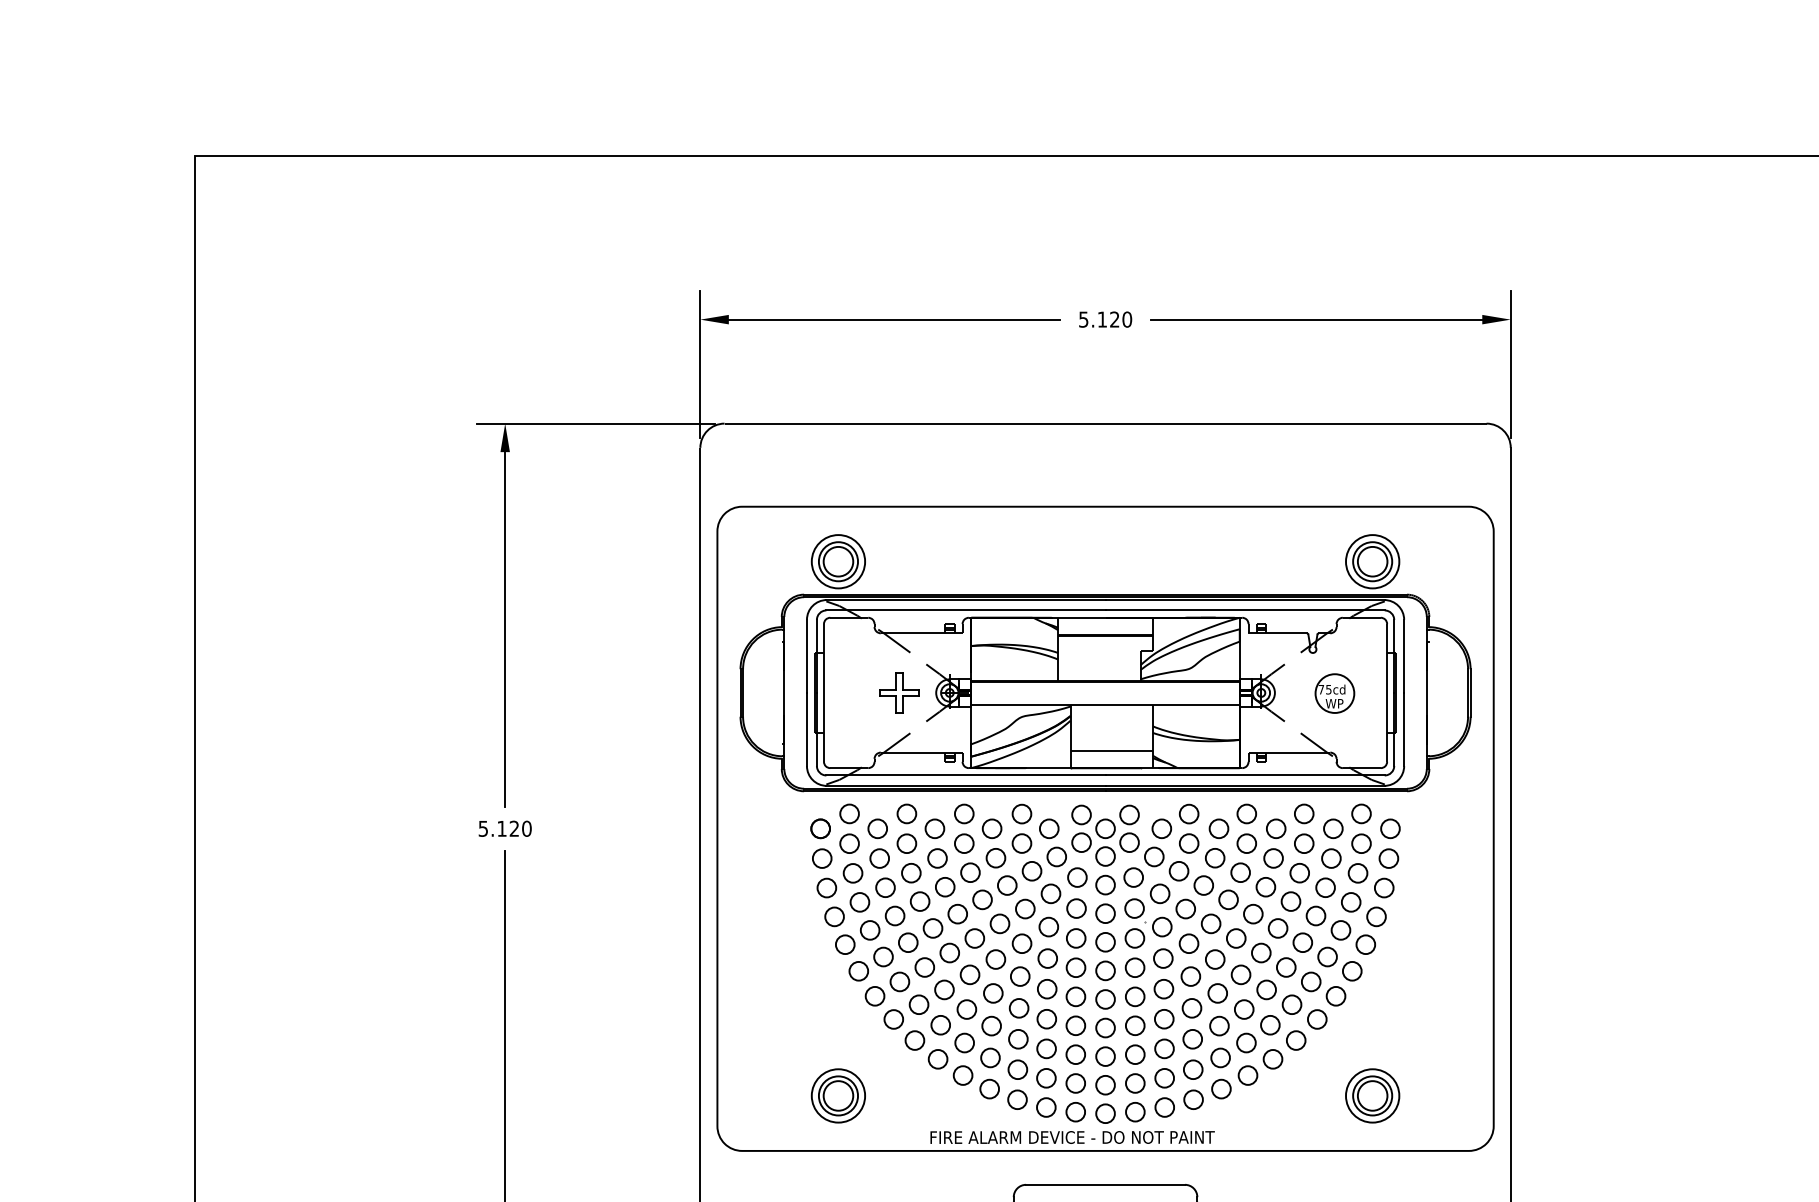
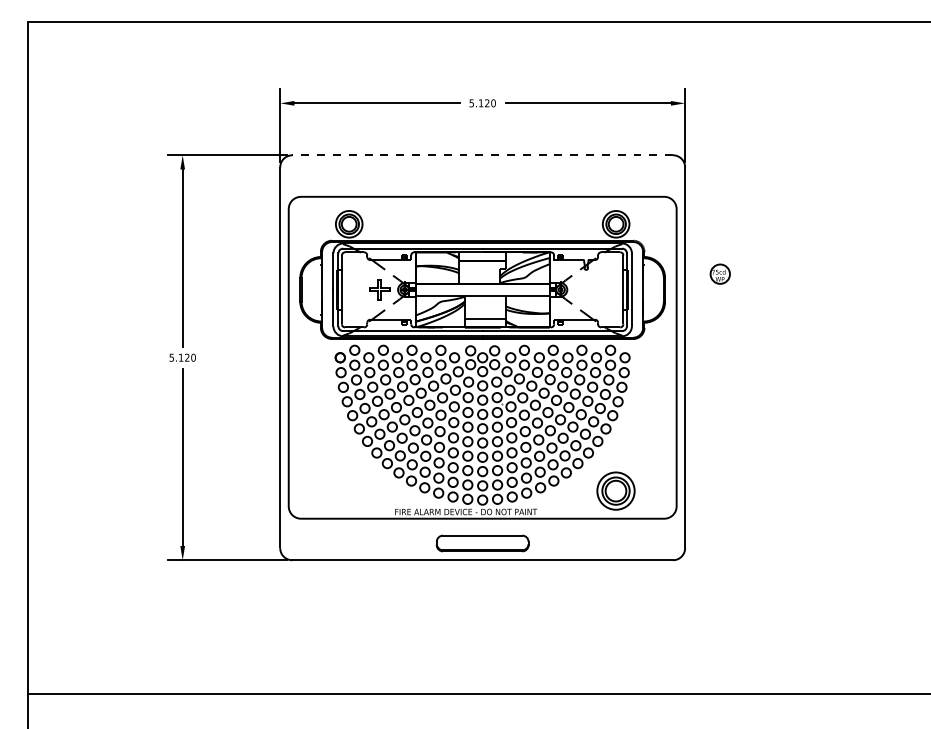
line: (1105, 424) -> (482, 155), solid -> dashed
part: (1333, 692) -> (719, 273), moved
part: (839, 1096) -> (349, 491), removed
part: (1373, 1096) -> (616, 491), size x1.4

